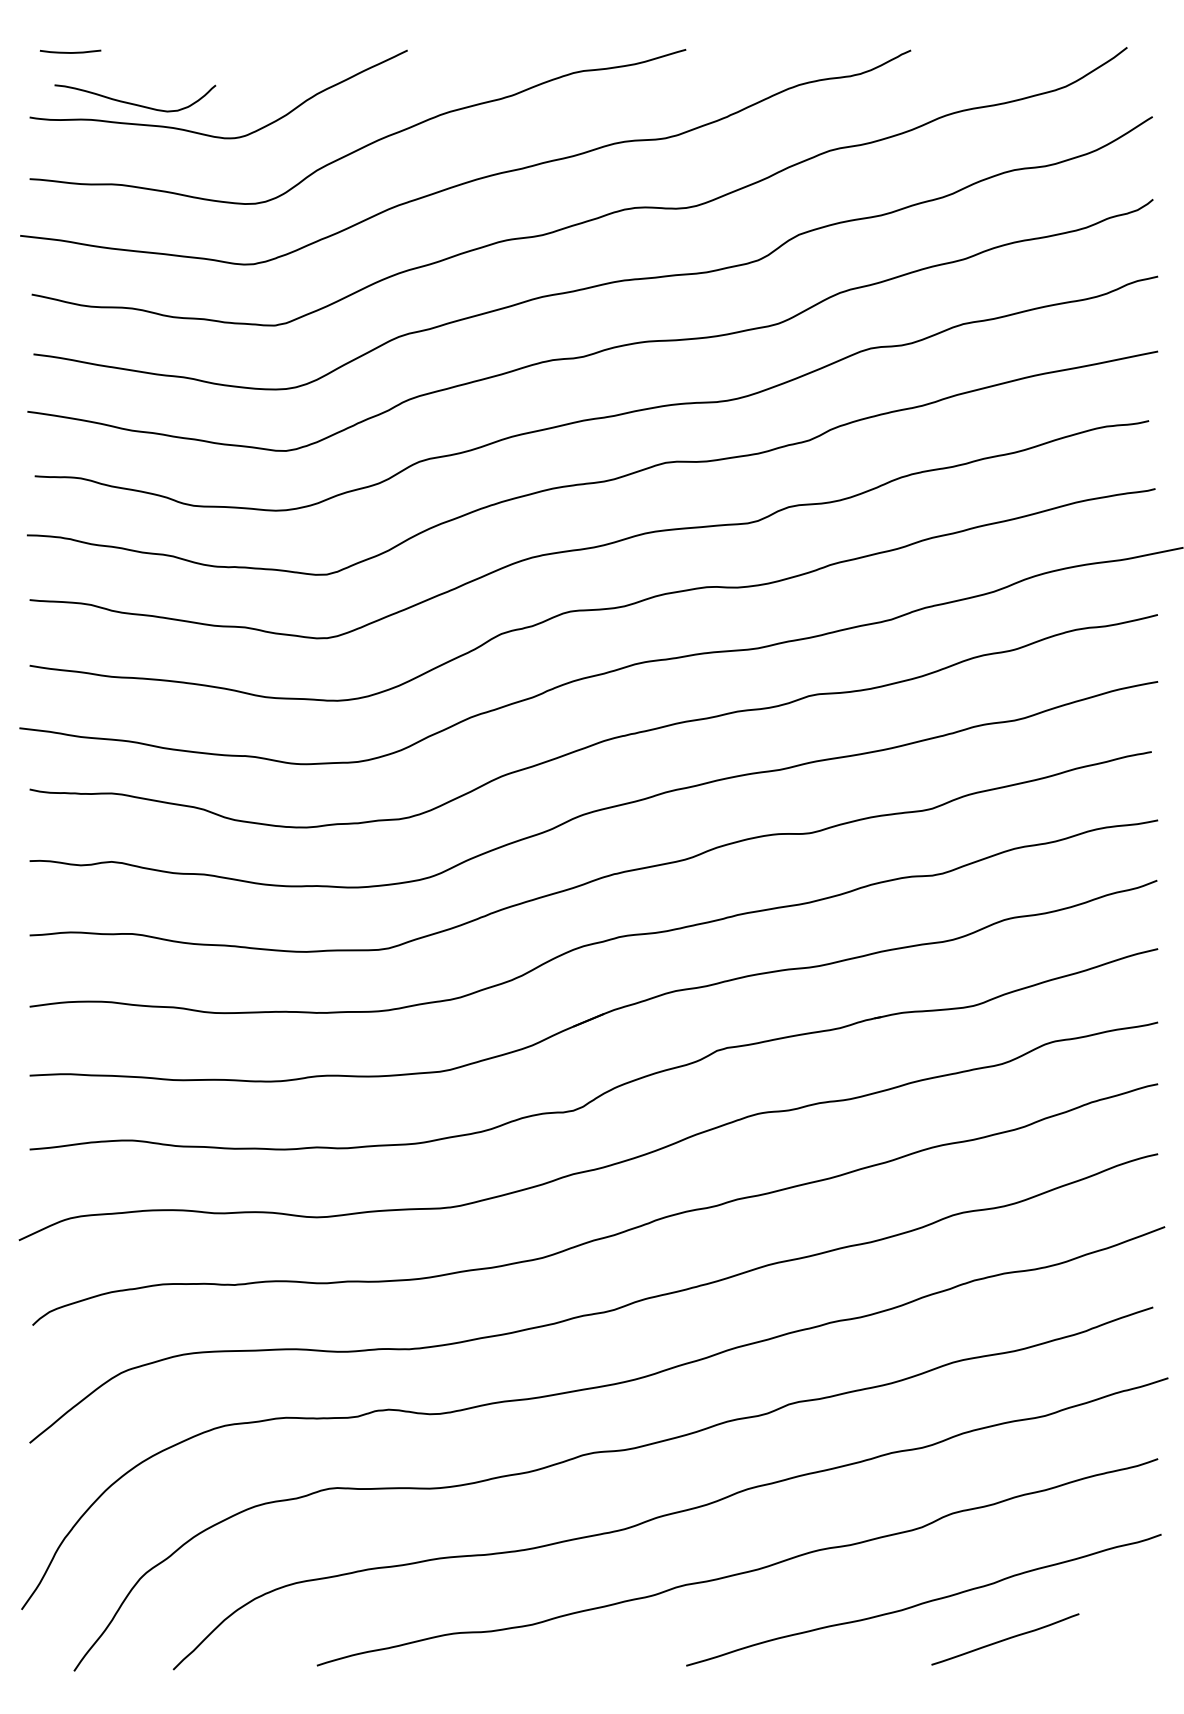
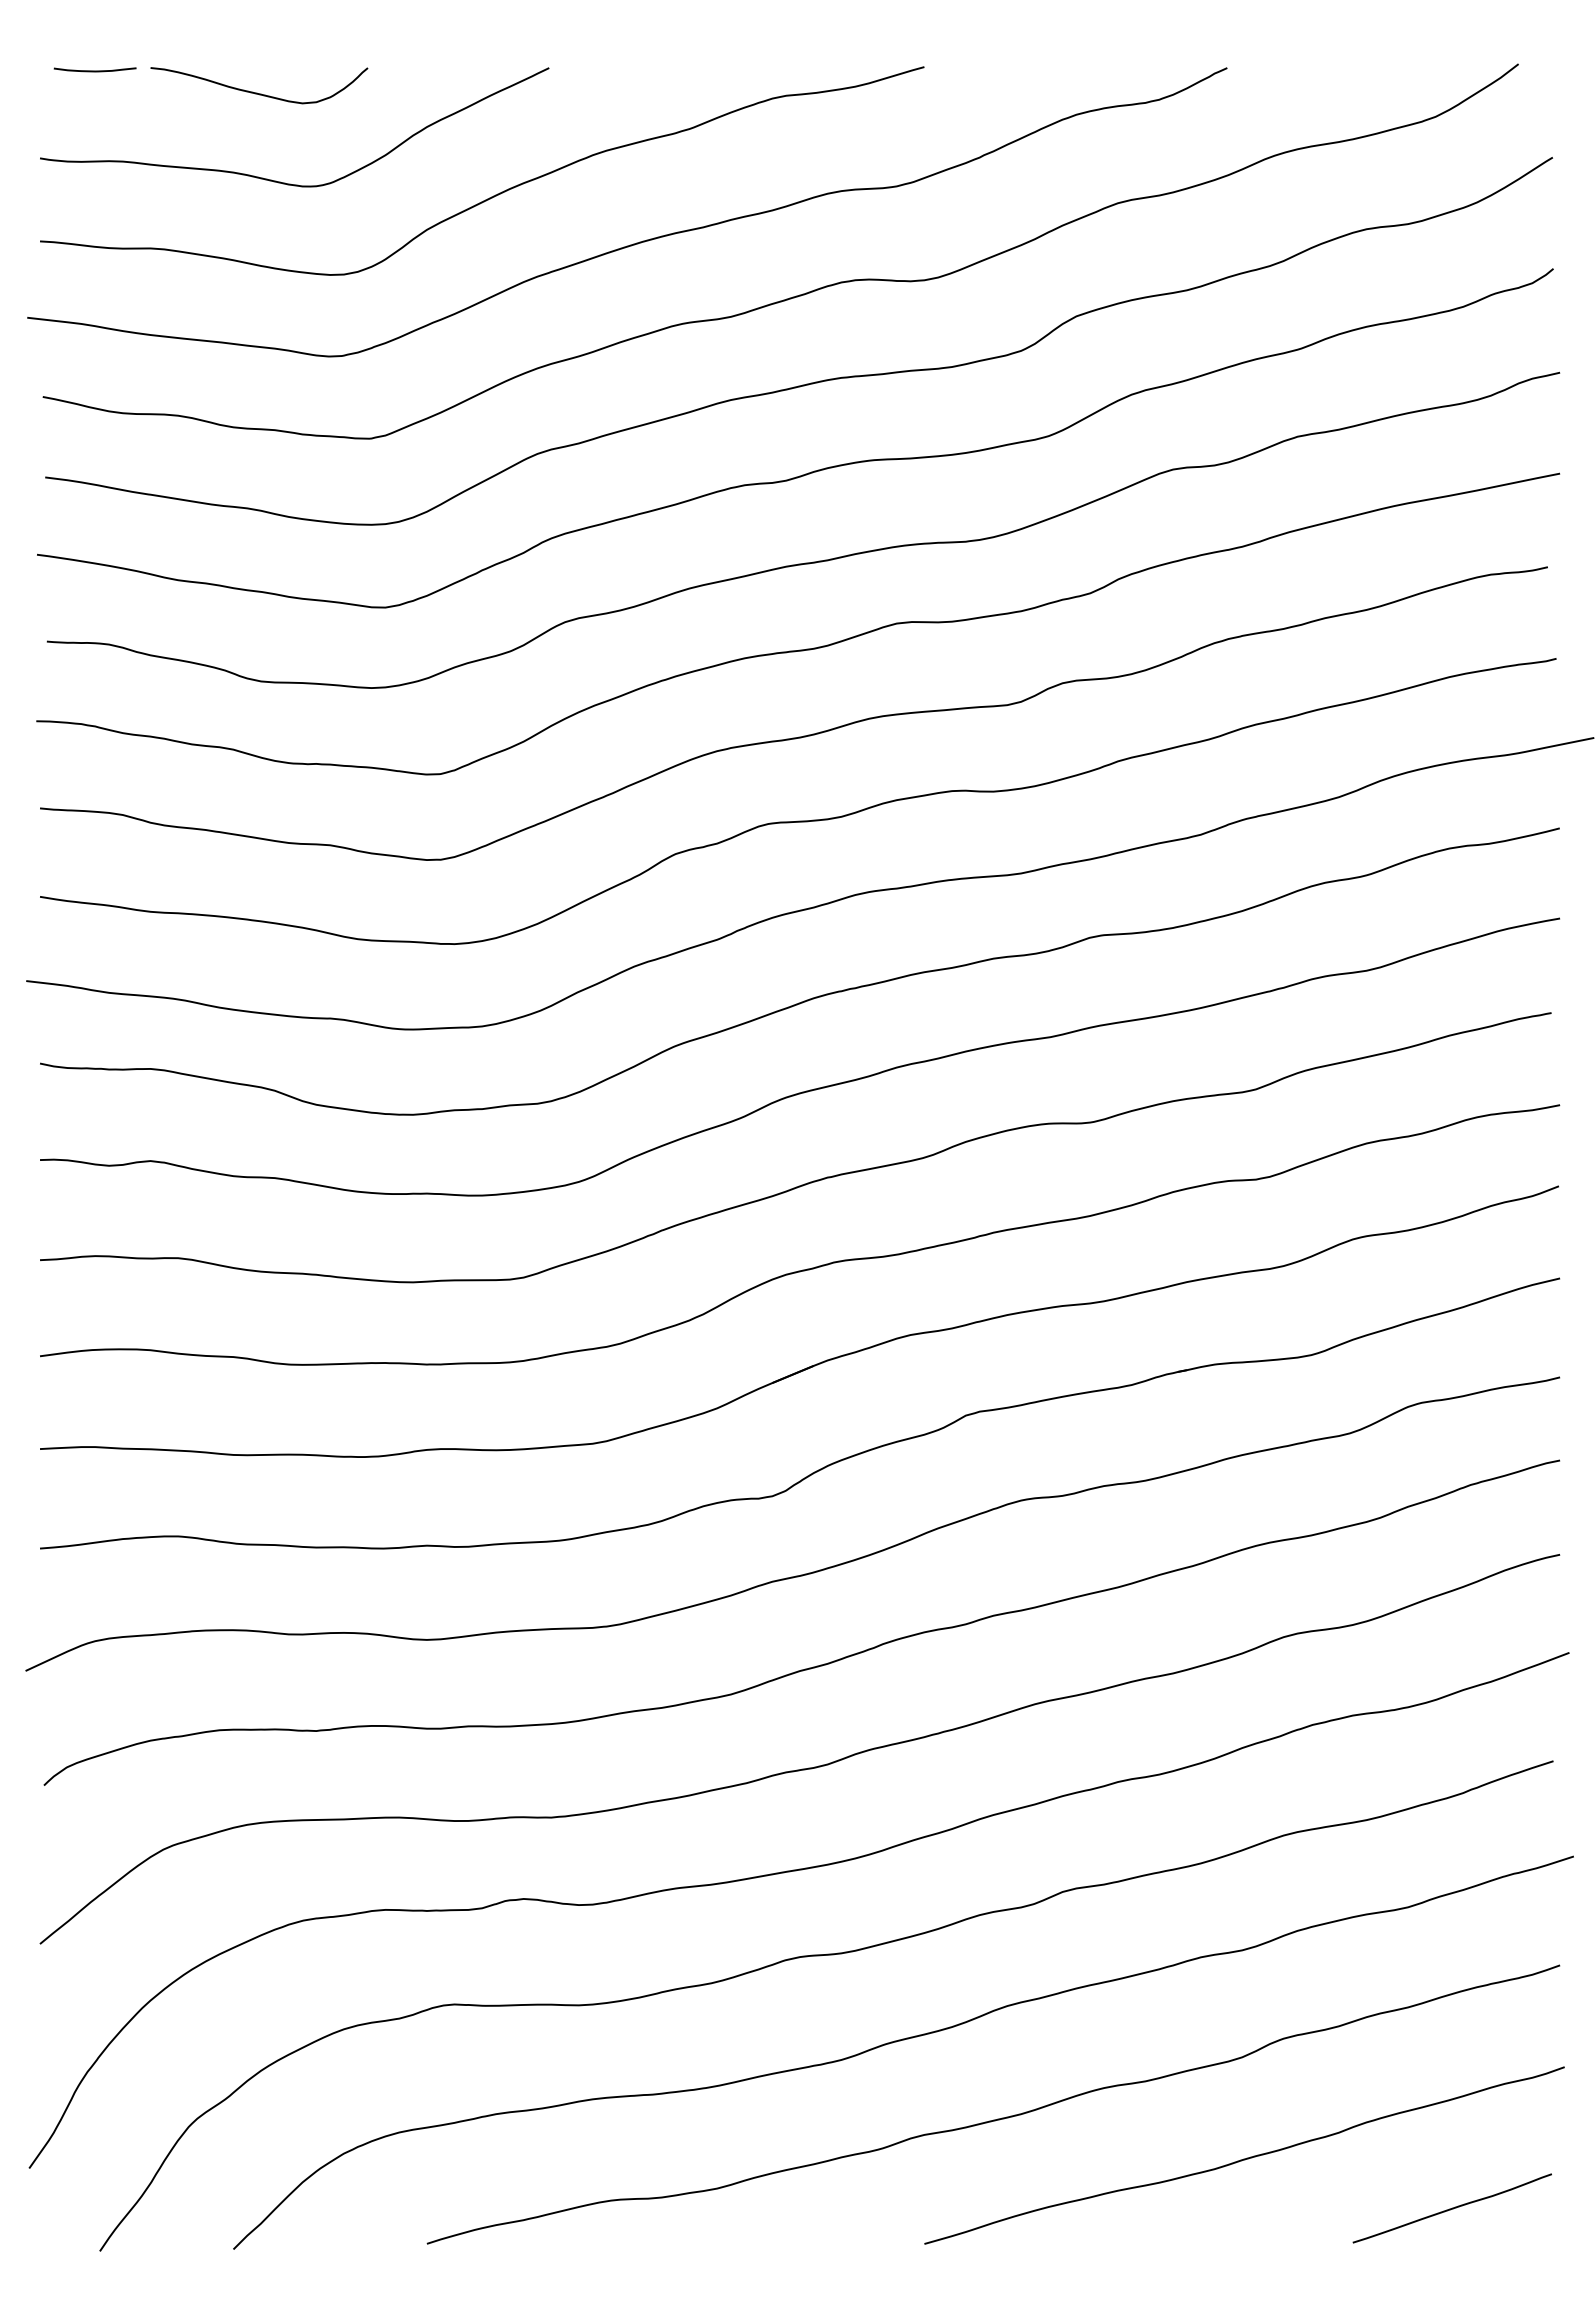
curve: (133, 103) -> (257, 92), moved
curve: (1004, 1639) -> (1451, 2208), moved

